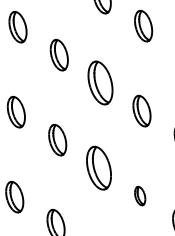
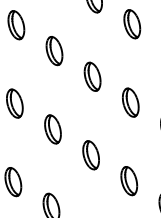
part: (100, 83) -> (92, 77), size x0.71
part: (98, 167) -> (90, 154), size x0.71
part: (139, 195) -> (128, 180), size x1.67

